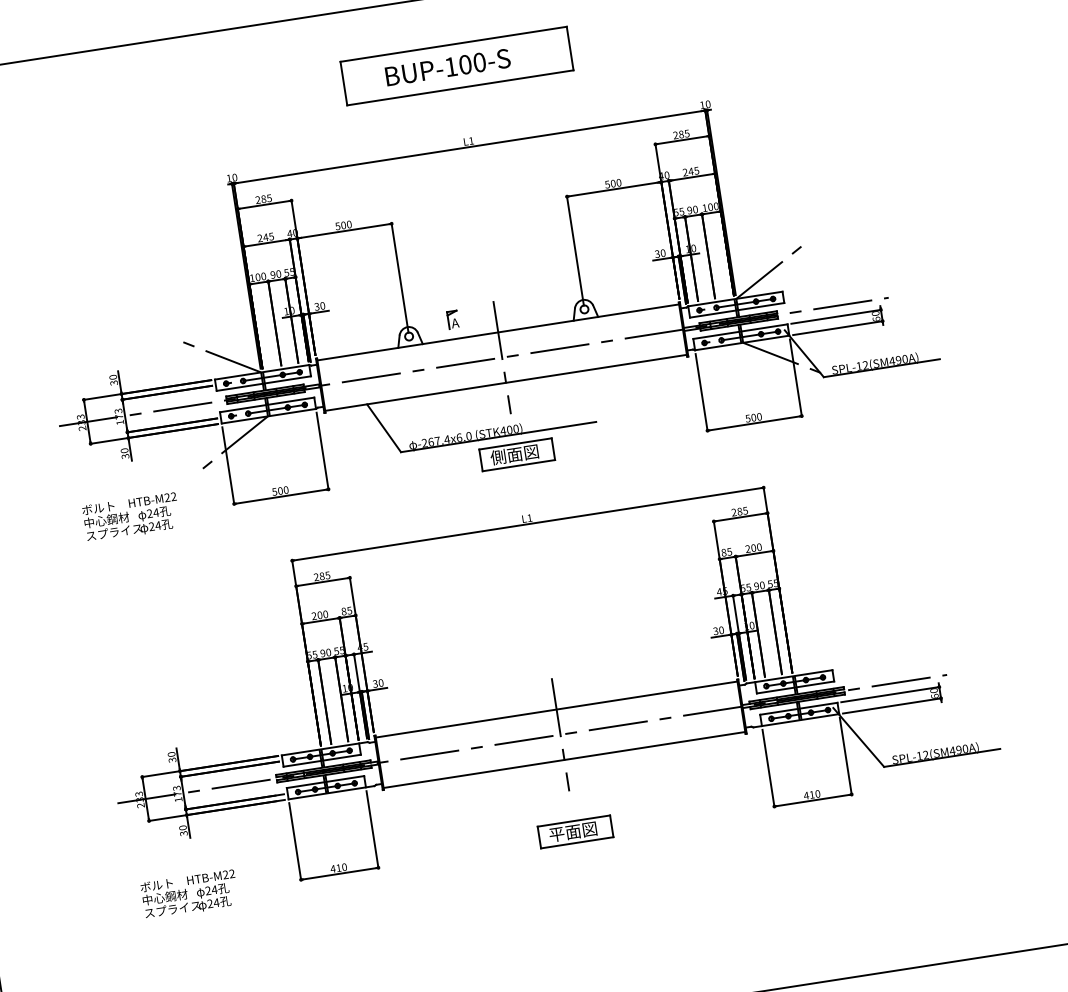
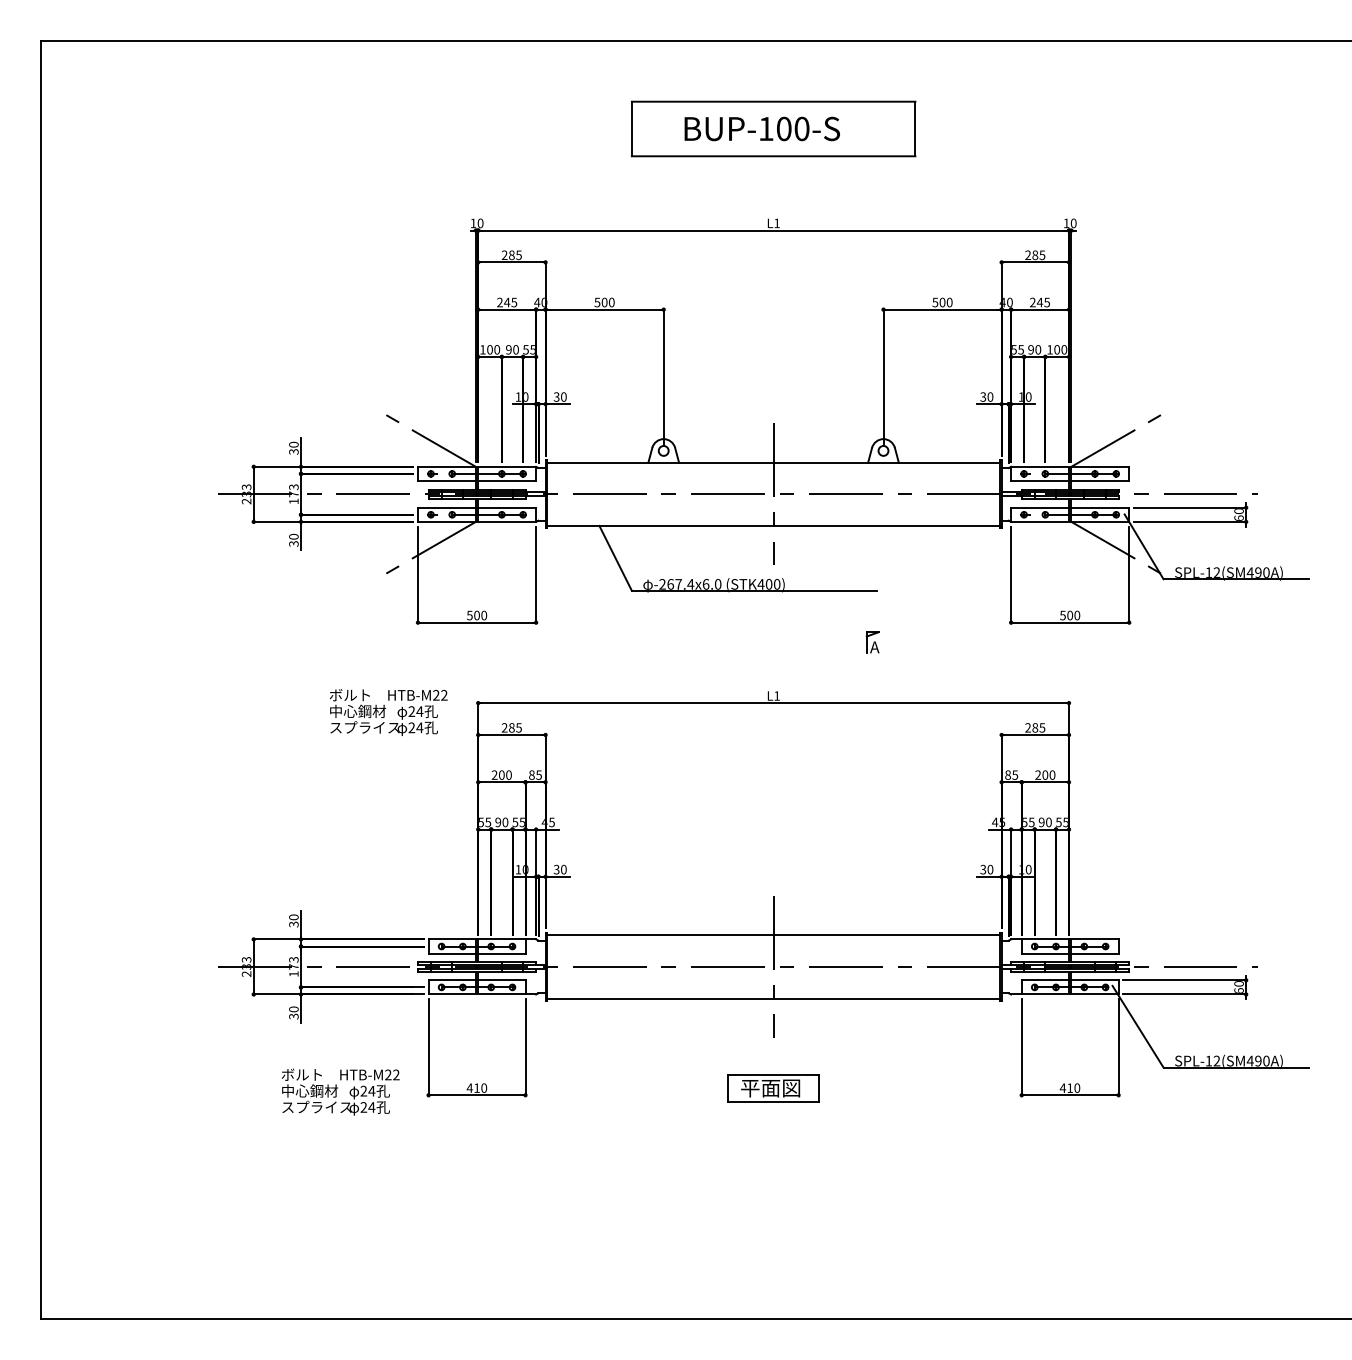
part: (452, 319) -> (872, 642), moved
part: (517, 454) -> (773, 615), removed
text: (131, 517) -> (388, 712), moved
text: (189, 893) -> (340, 1091), moved

